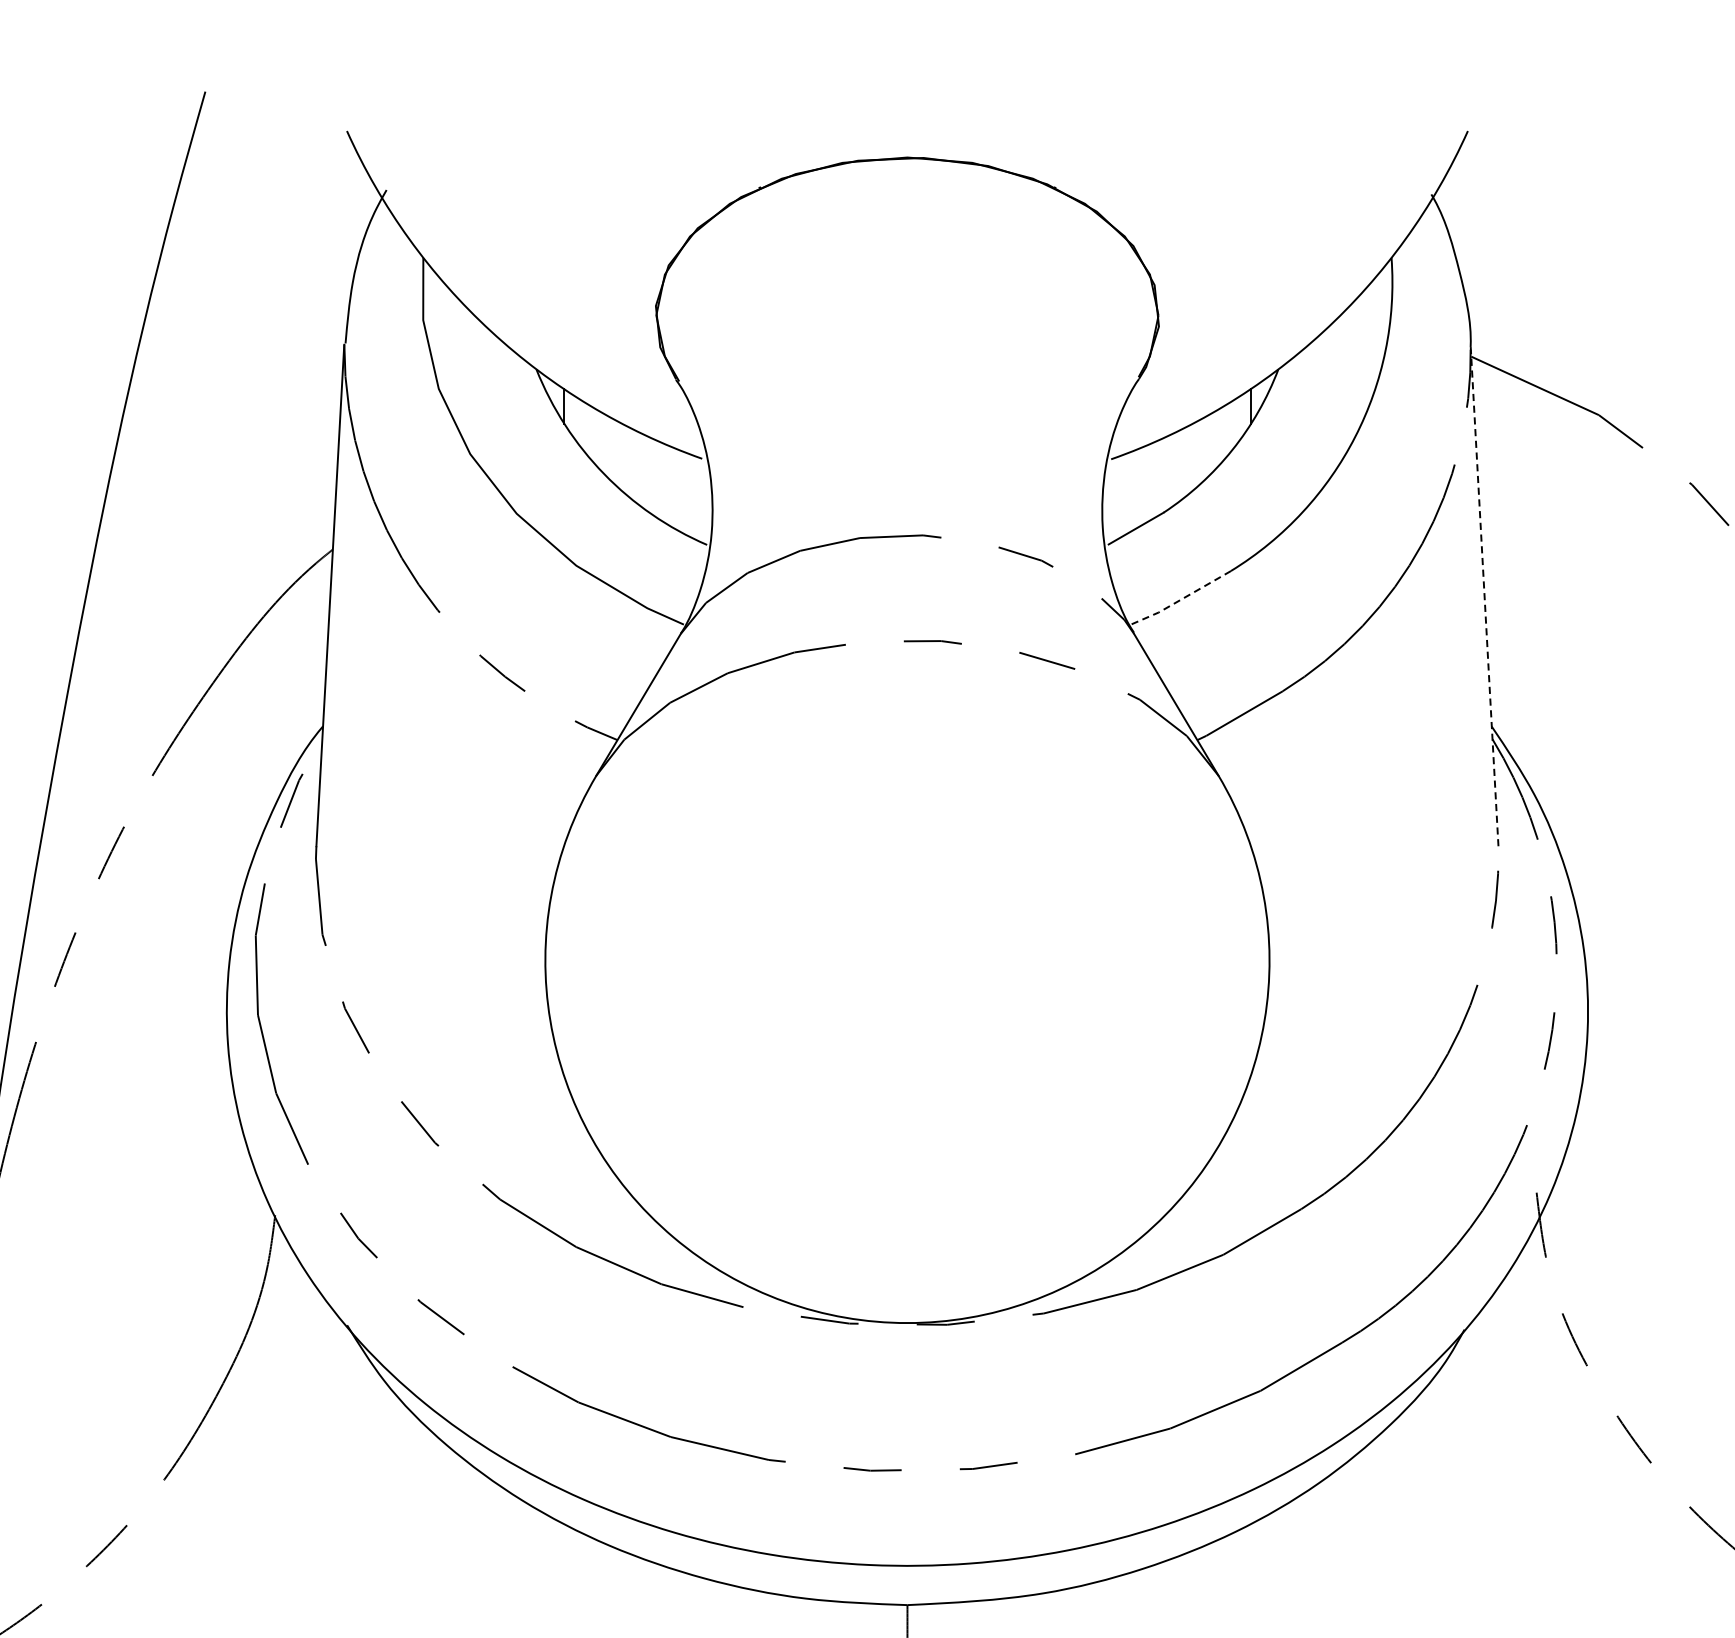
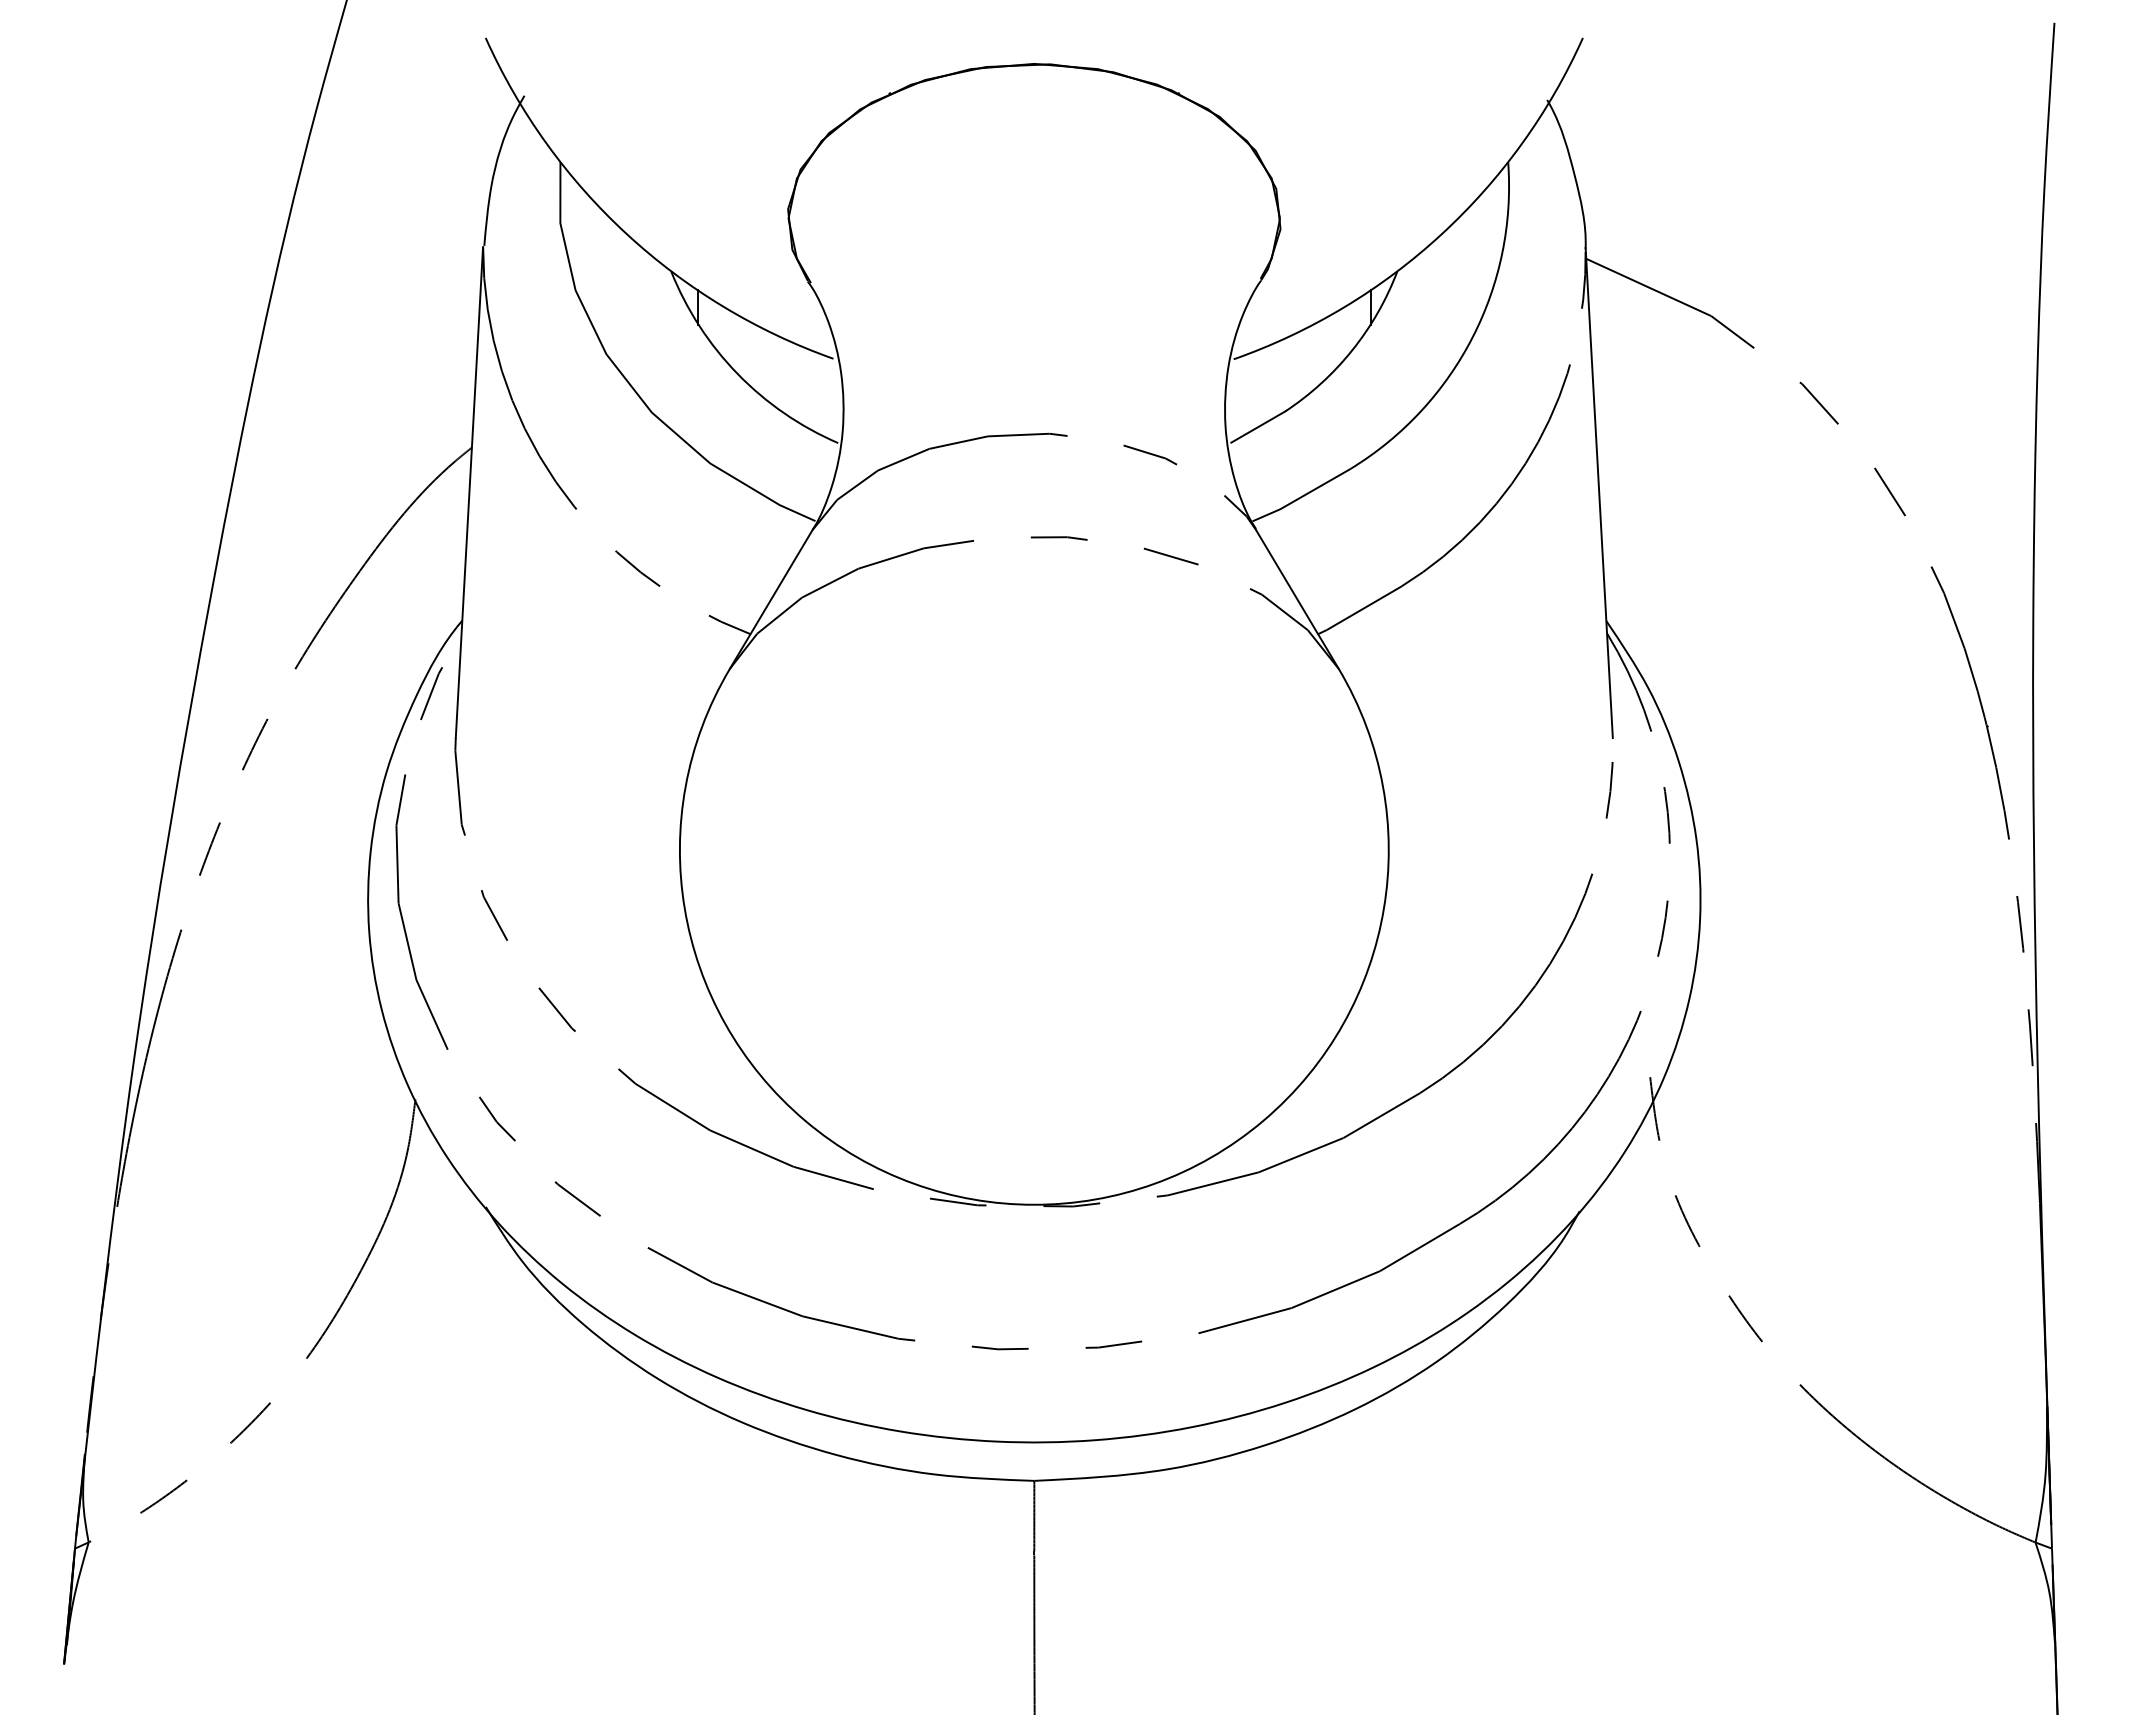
line: (1484, 595) -> (1599, 492), dashed -> solid
line: (1180, 599) -> (1301, 496), dashed -> solid

